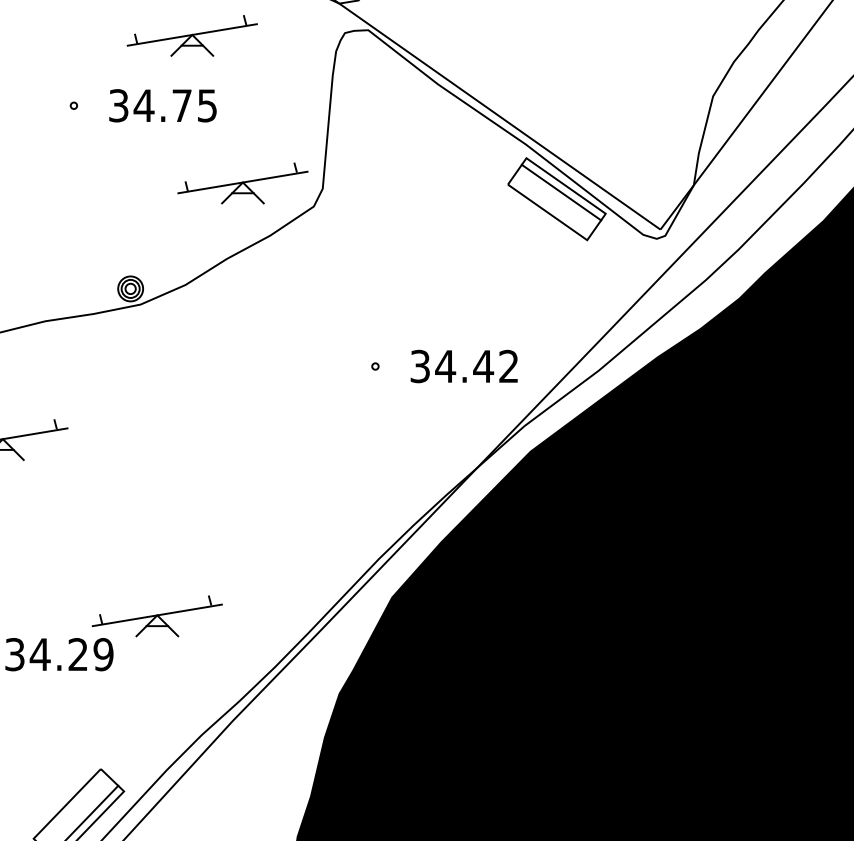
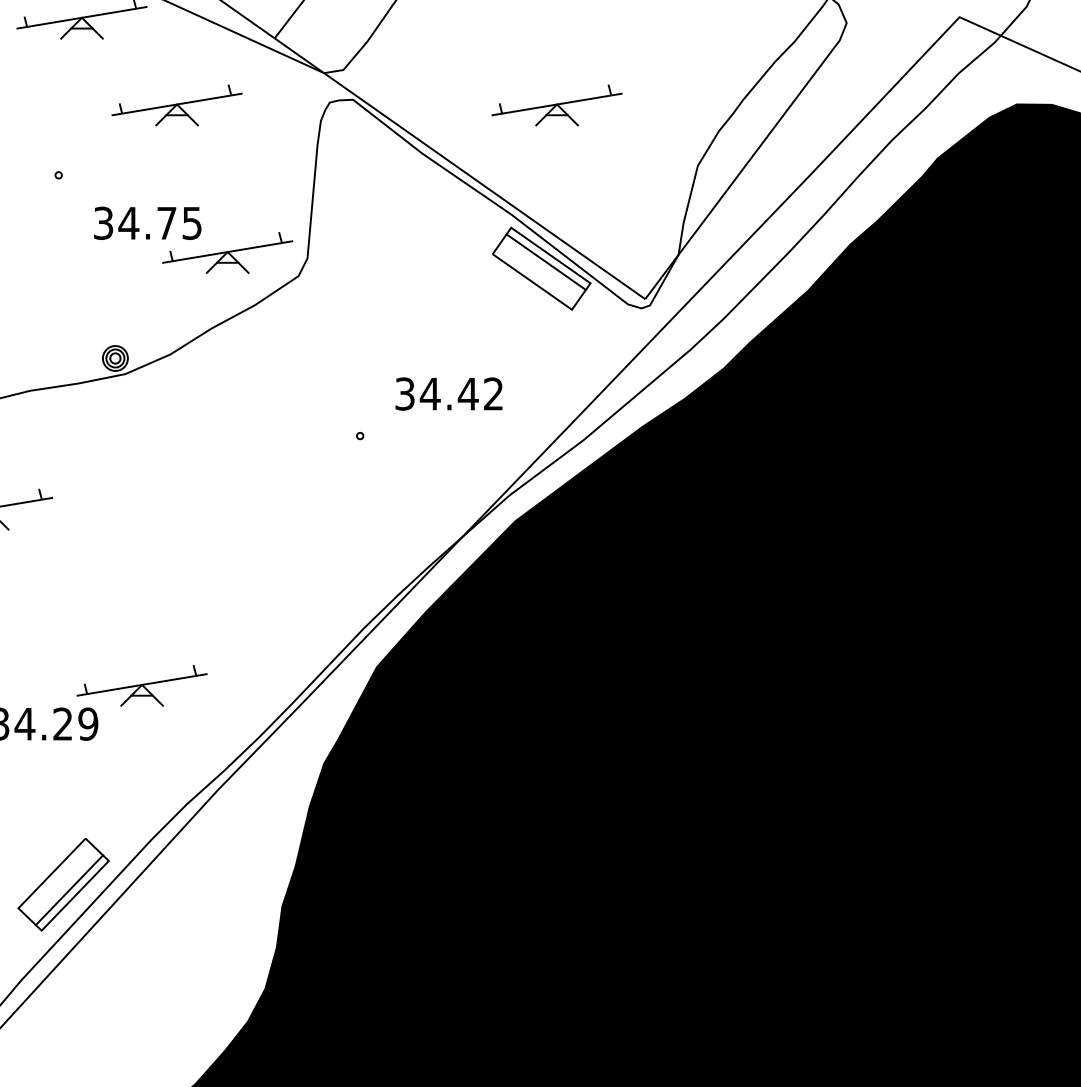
part: (571, 35) -> (556, 105), added
text: (162, 104) -> (147, 222), moved
text: (463, 365) -> (448, 393), moved

